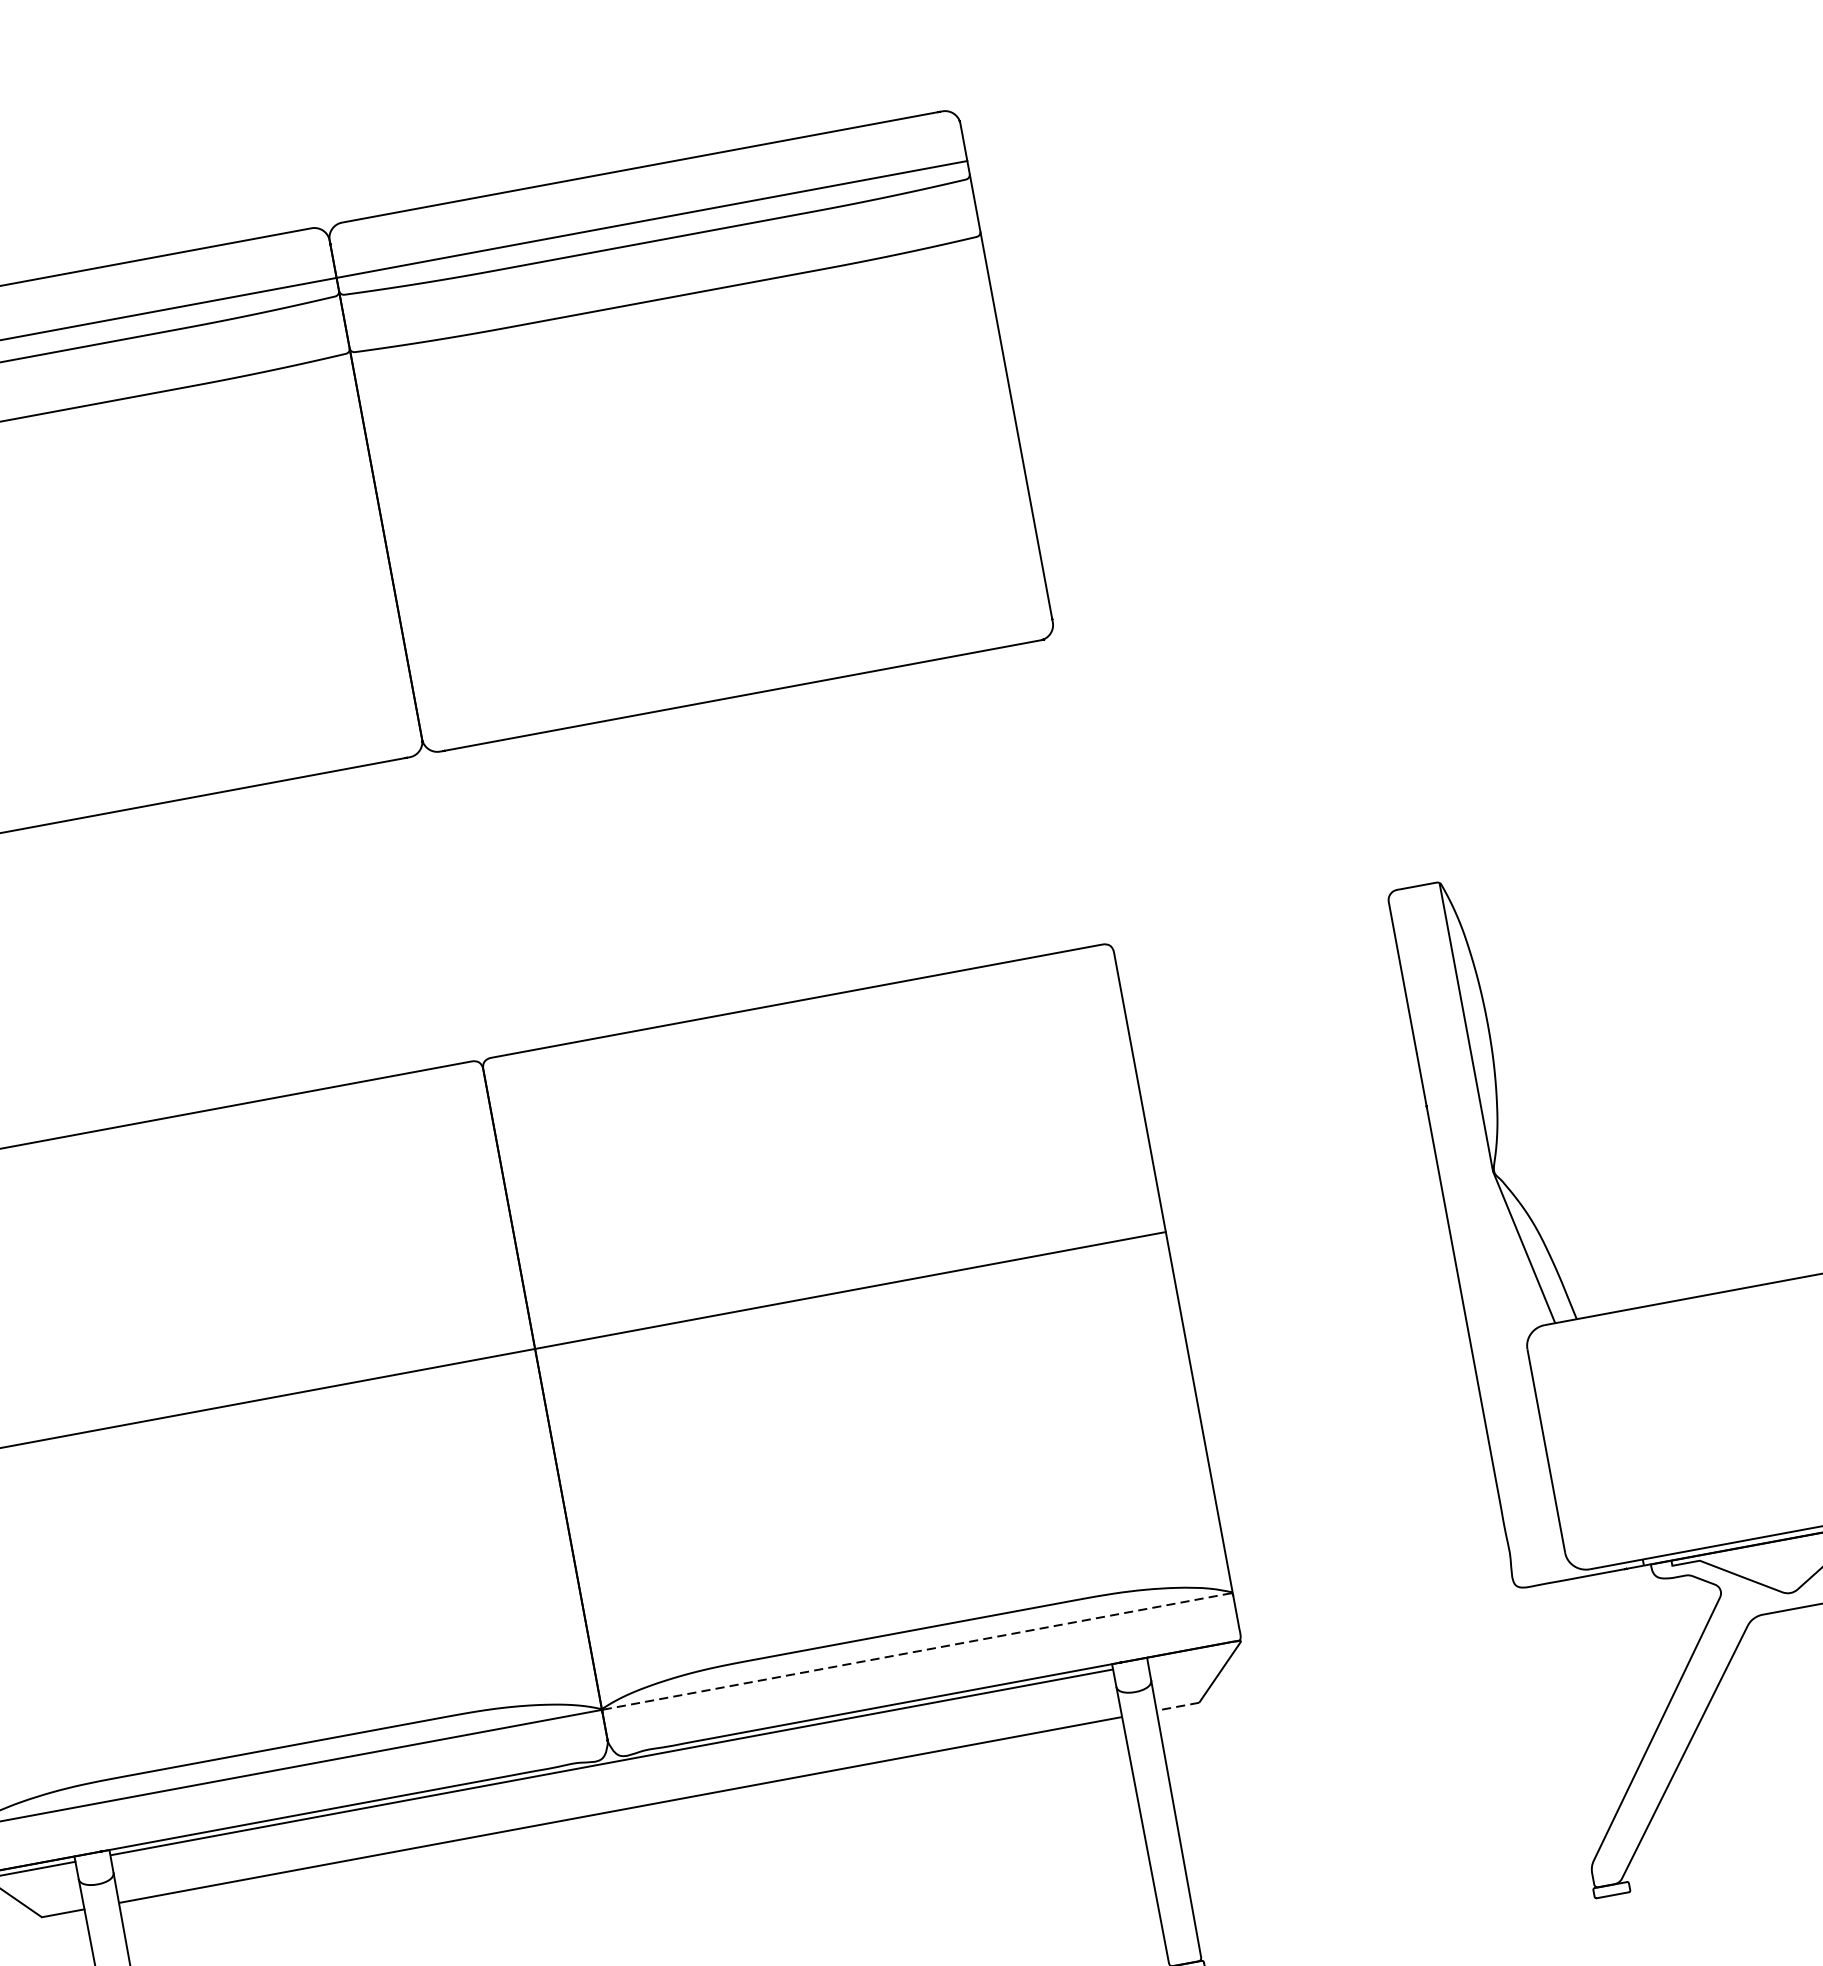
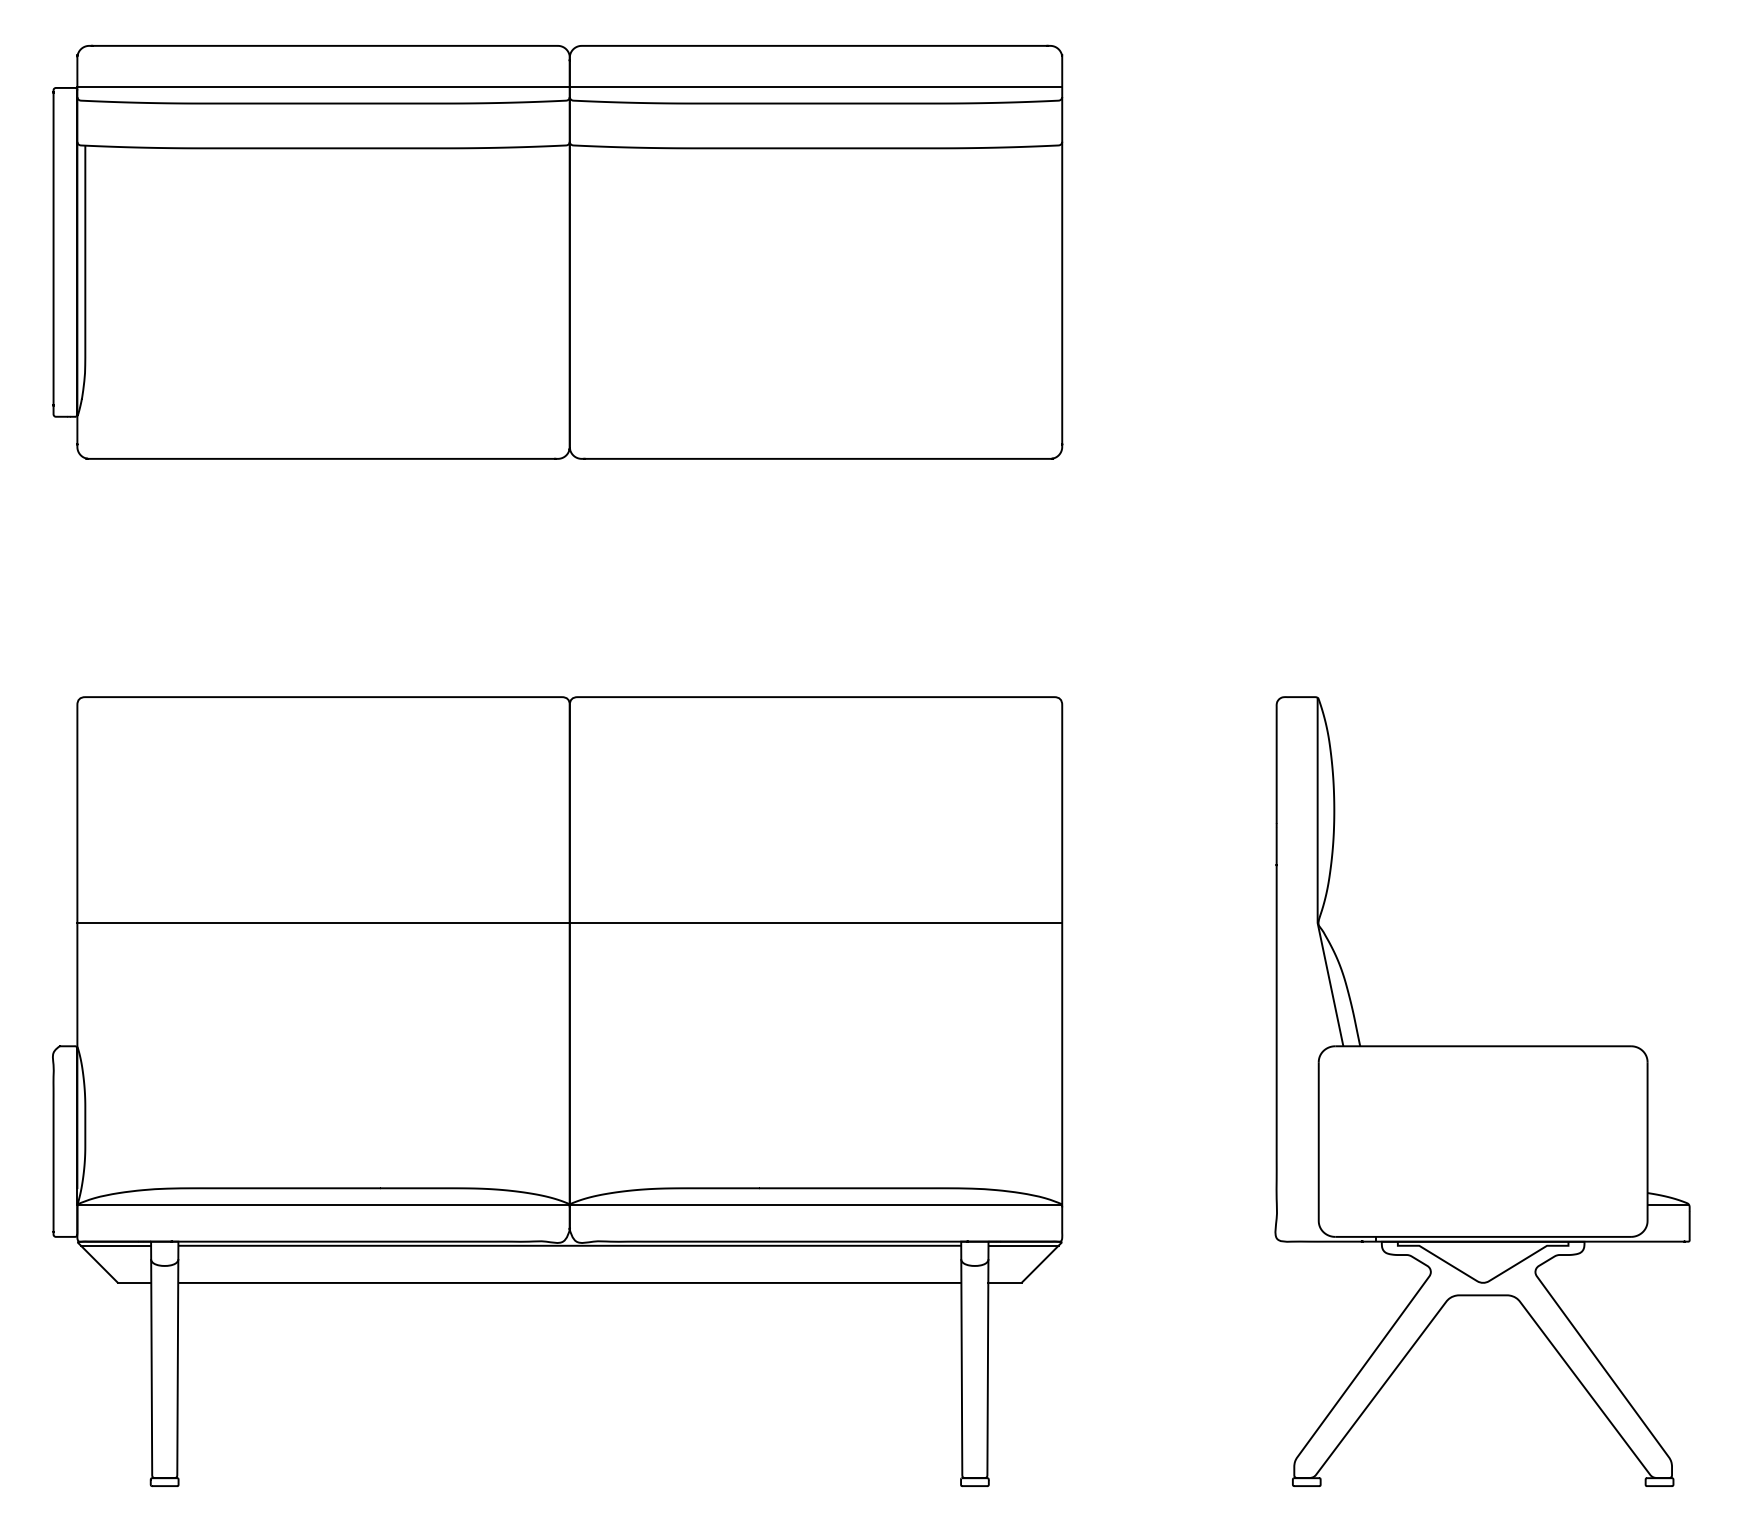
line: (917, 1650) -> (816, 1204), dashed -> solid
line: (1192, 1654) -> (1023, 1245), added
line: (1177, 1706) -> (1004, 1282), dashed -> solid

